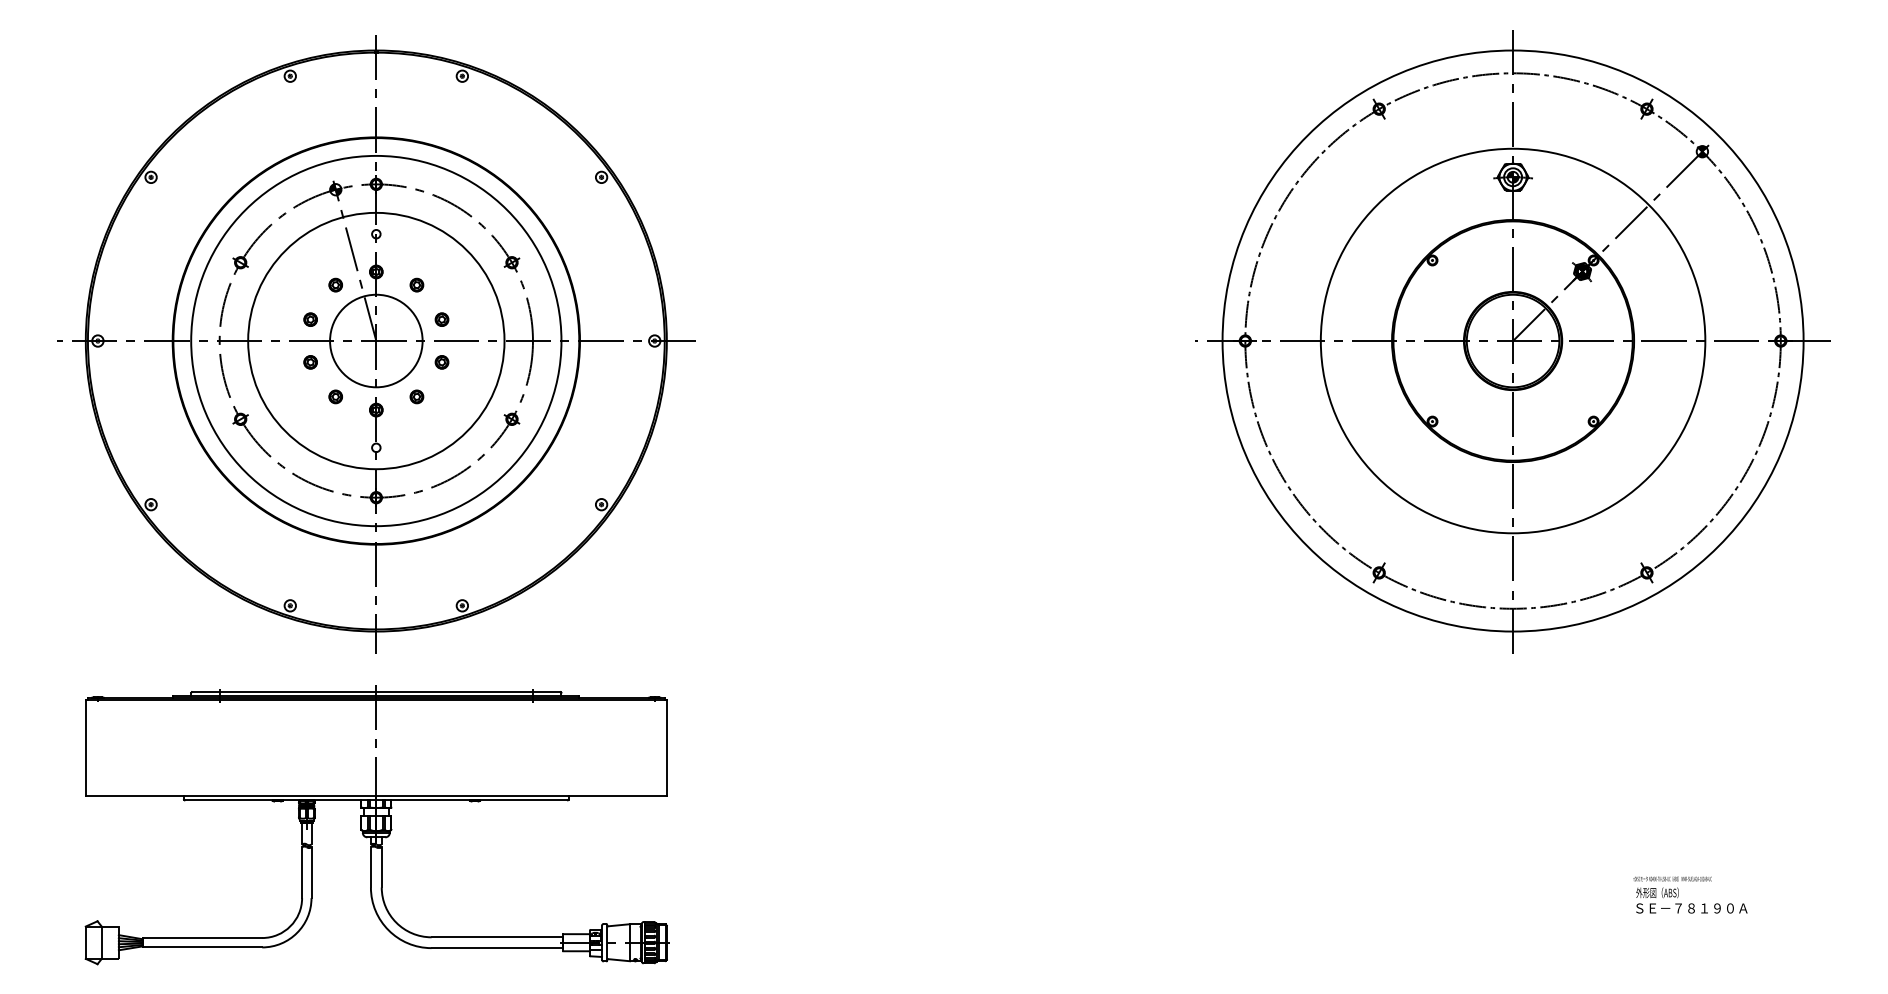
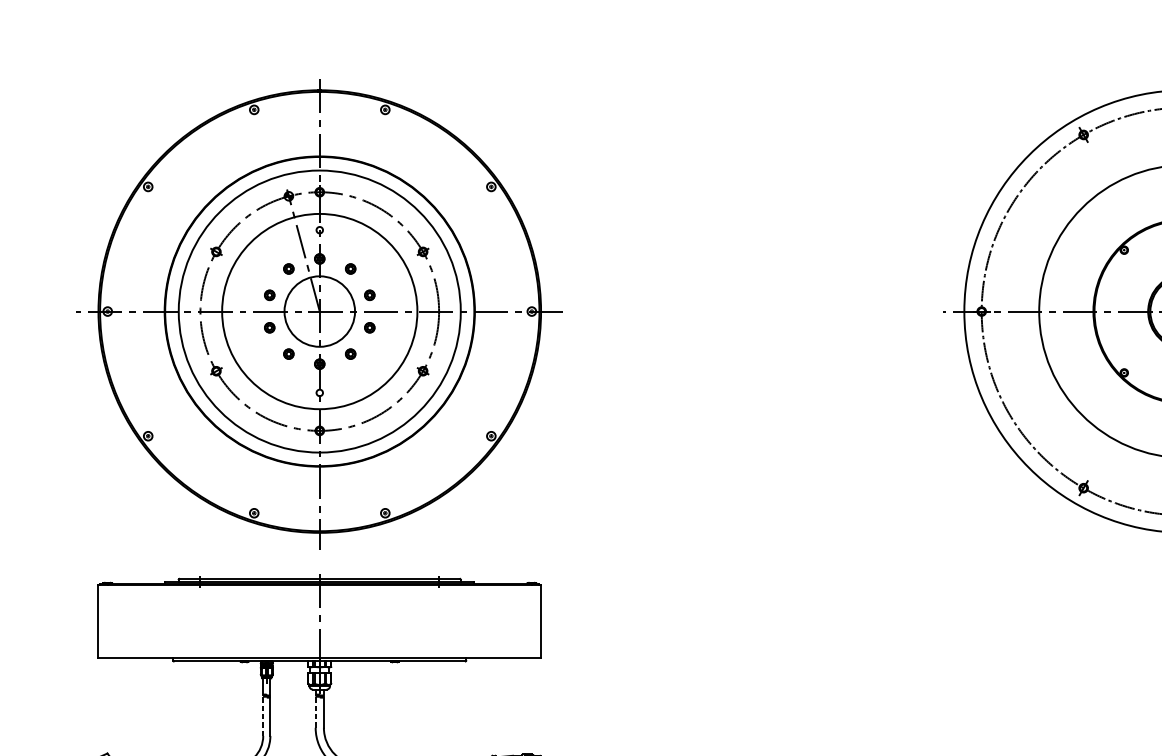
line: (370, 867) -> (315, 712), solid -> dashed
line: (302, 873) -> (263, 717), solid -> dashed

